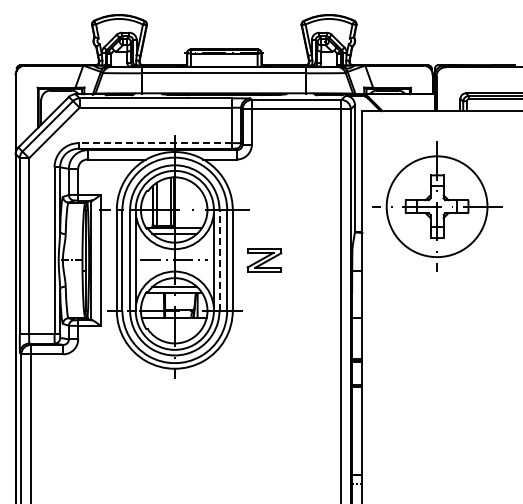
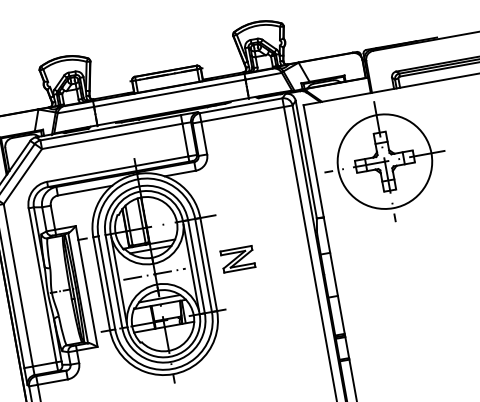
line: (154, 143) -> (117, 169), dashed -> solid
part: (437, 206) -> (385, 161), moved
line: (219, 259) -> (196, 265), dashed -> solid

